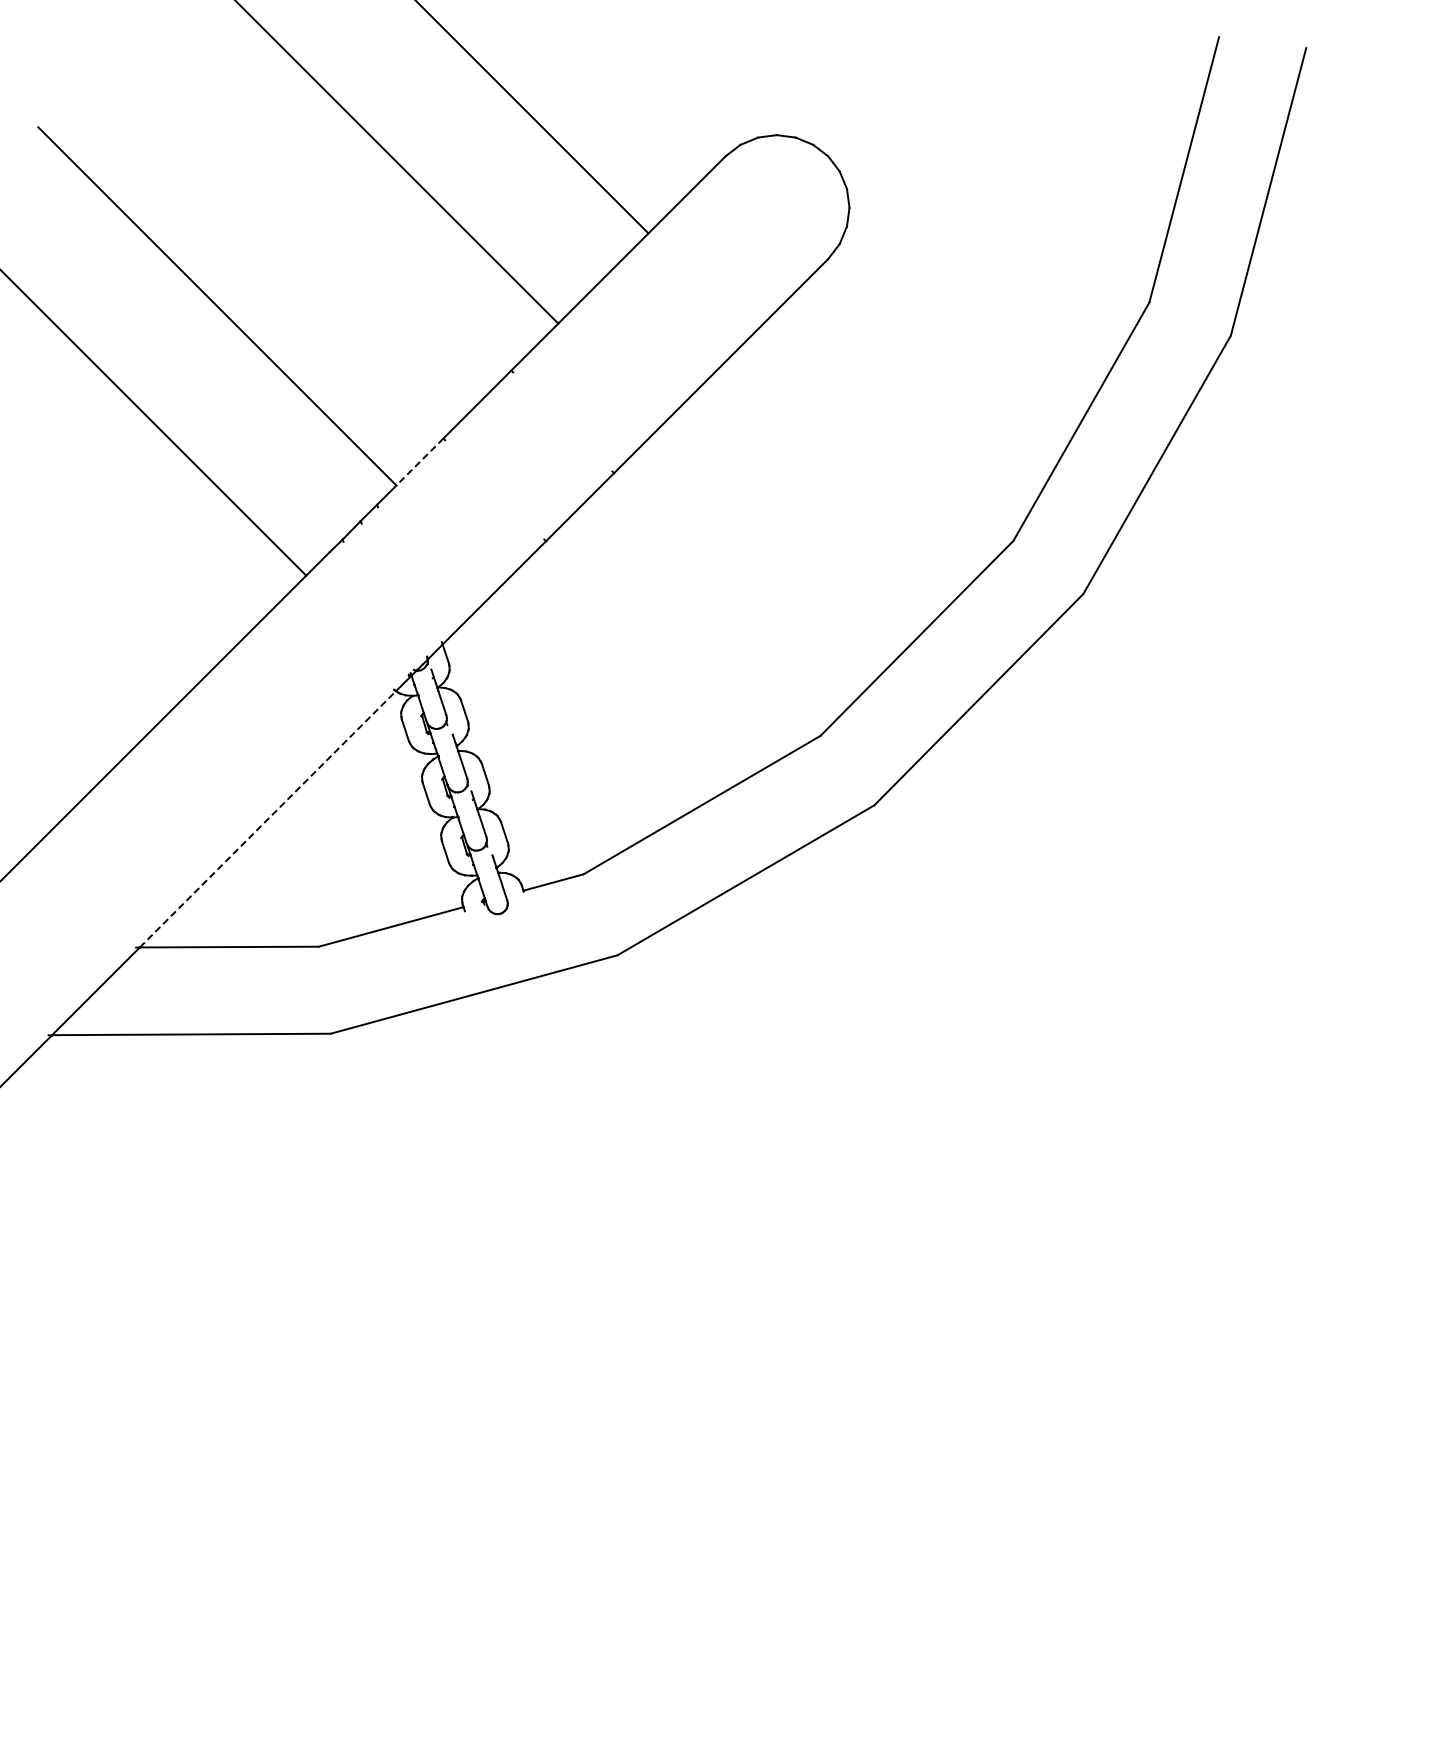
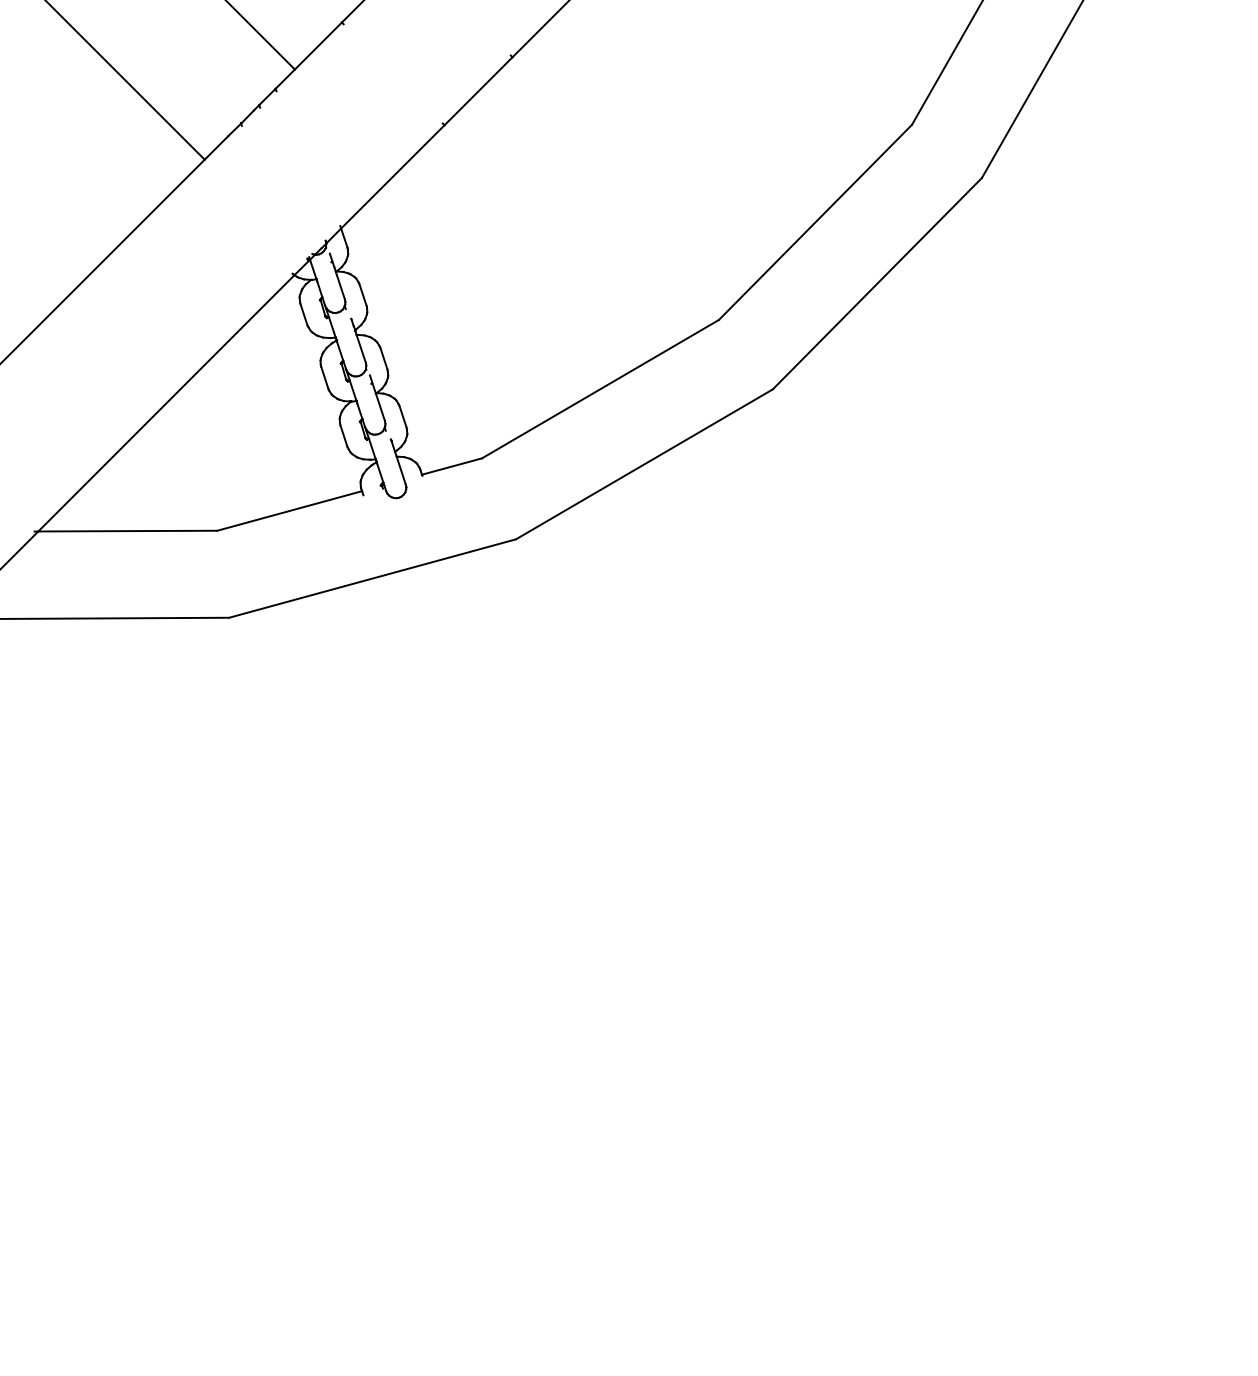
line: (419, 462) -> (318, 46), dashed -> solid
line: (268, 818) -> (167, 402), dashed -> solid

